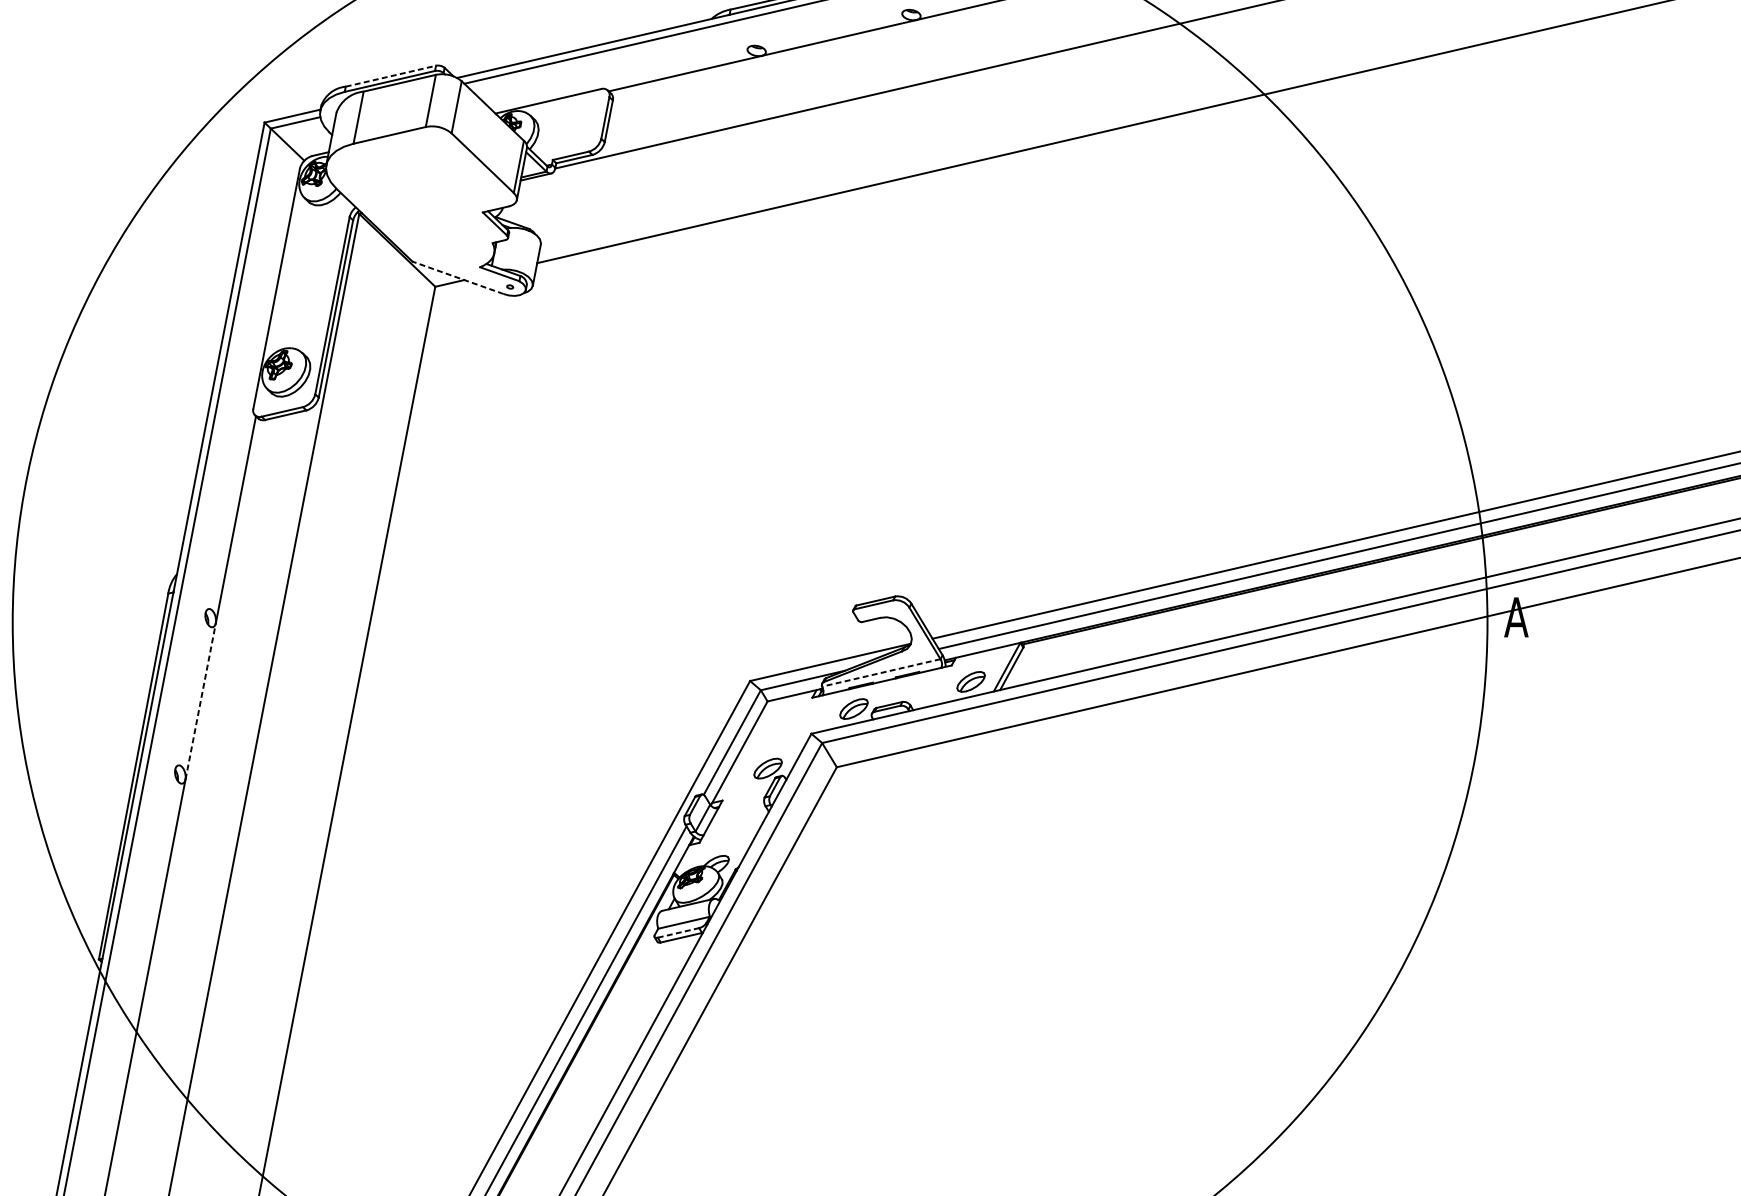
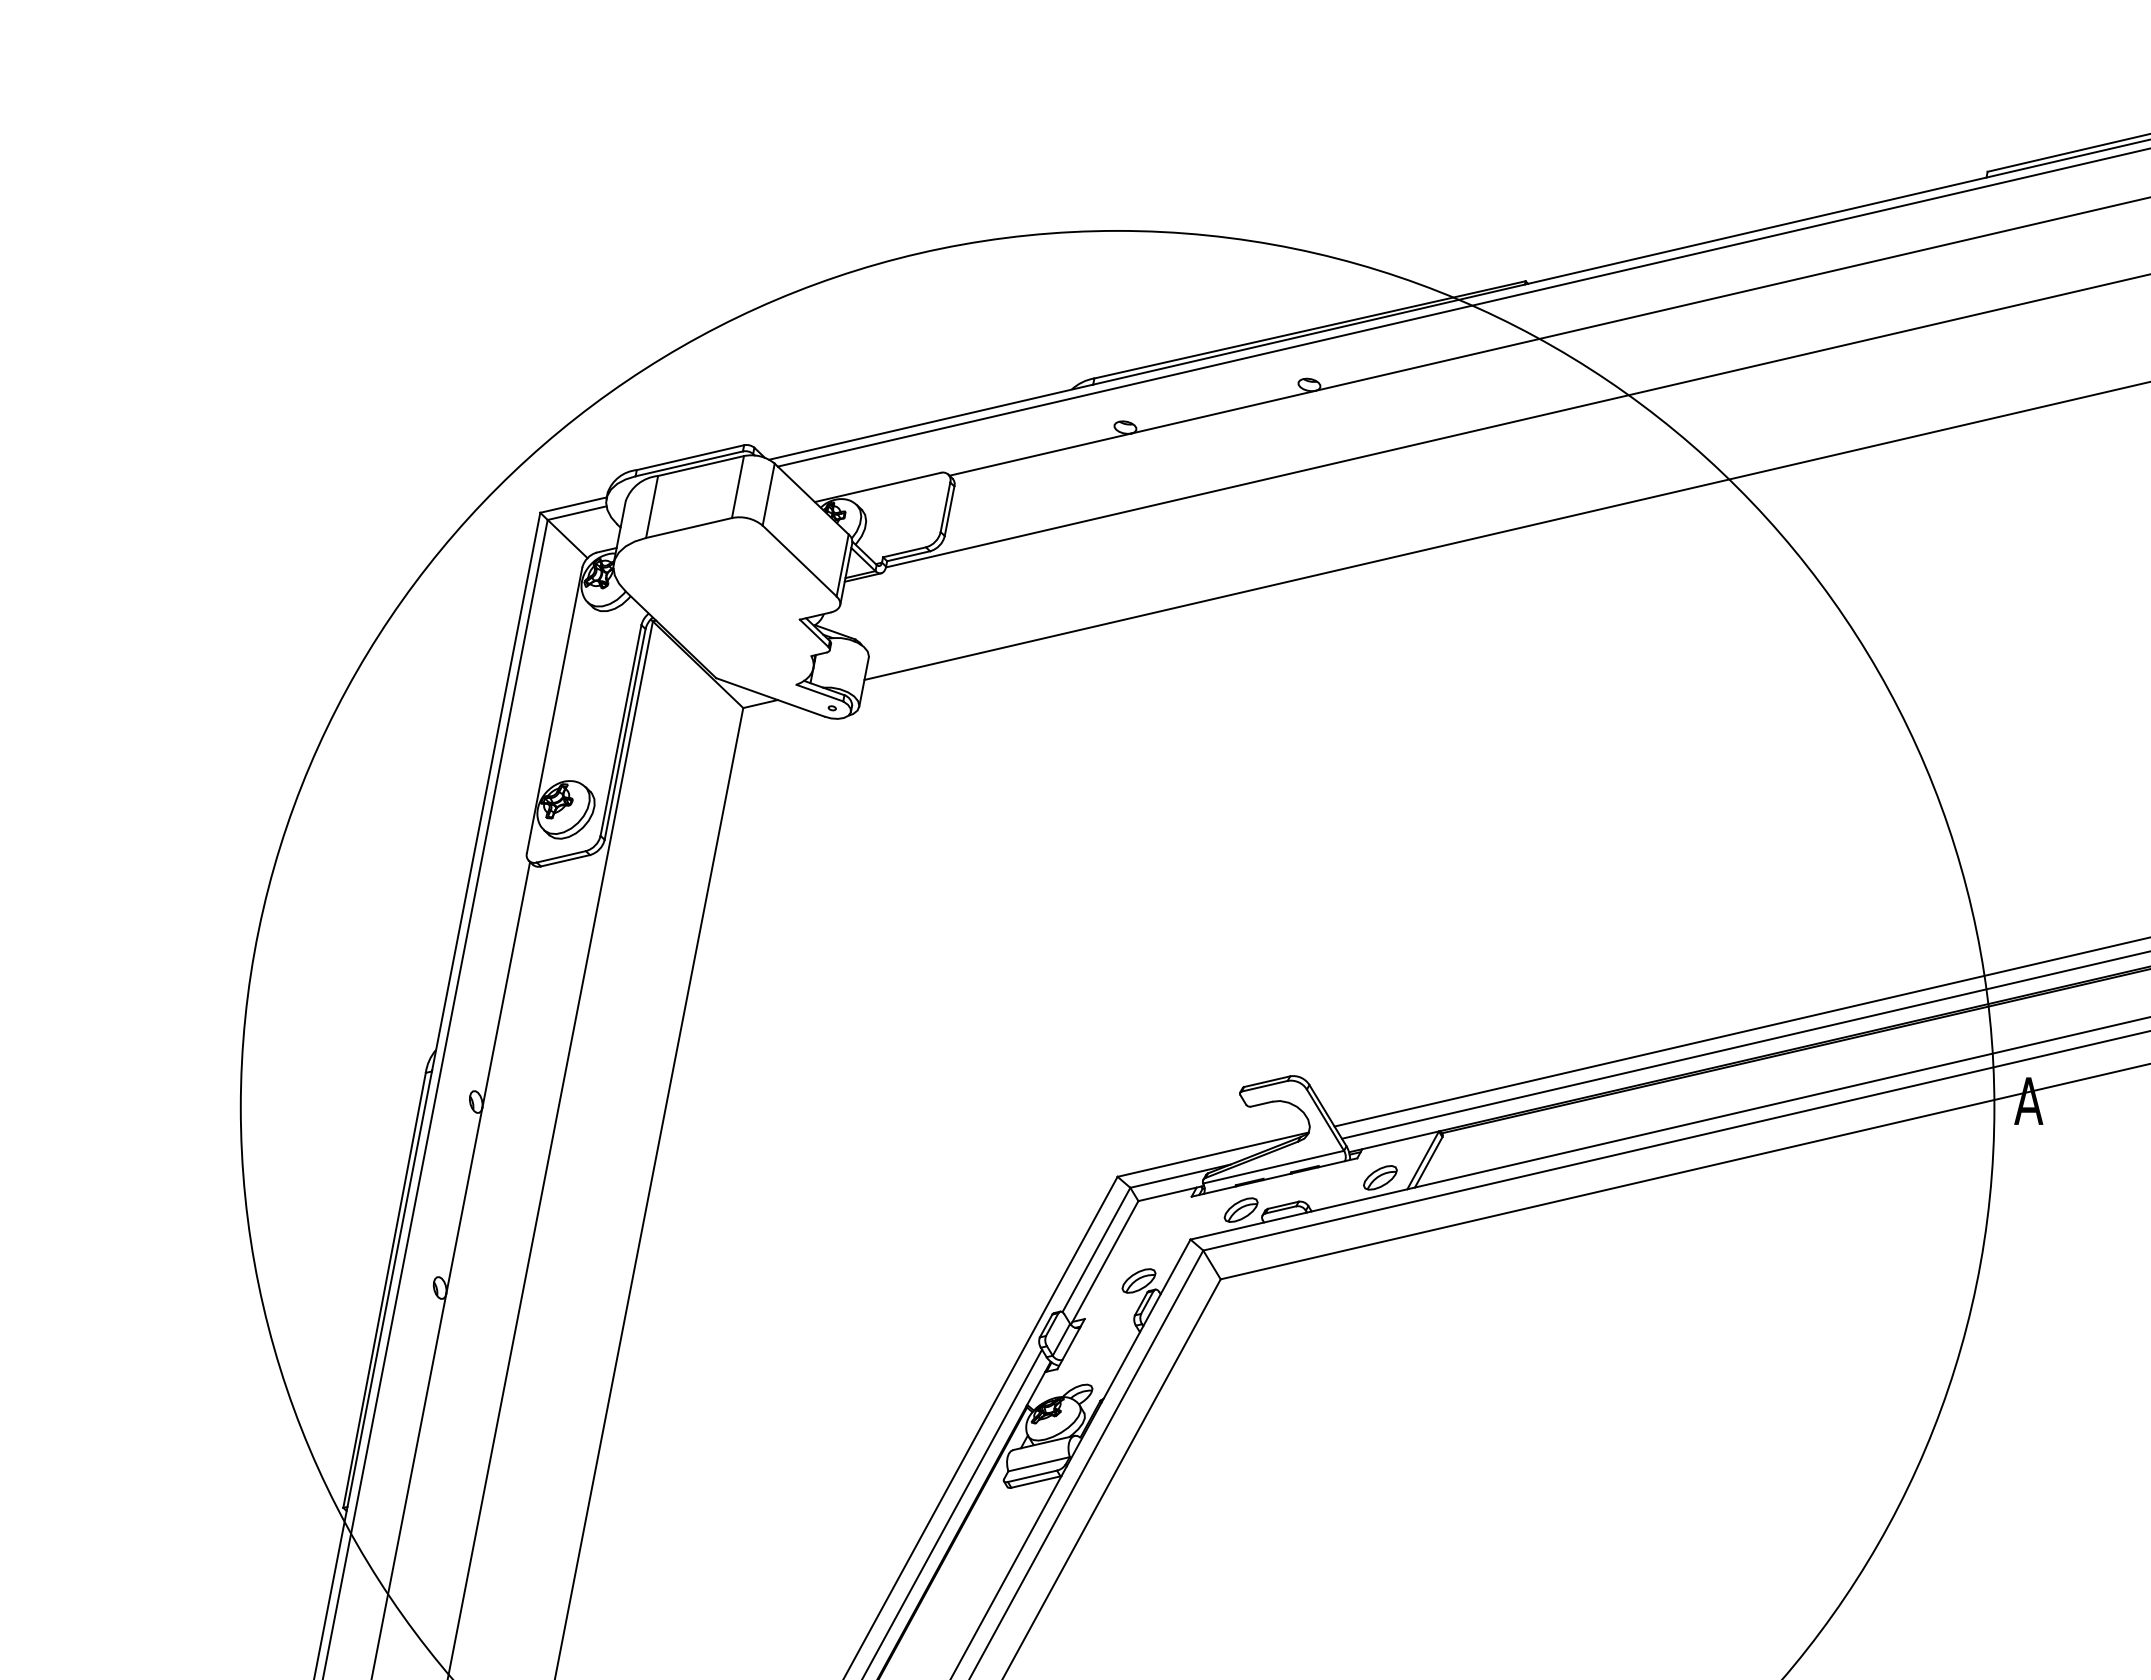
line: (390, 76) -> (690, 457), dashed -> solid
line: (457, 277) -> (769, 697), dashed -> solid
line: (881, 673) -> (1273, 1167), dashed -> solid
line: (200, 700) -> (464, 1200), dashed -> solid
line: (678, 933) -> (1032, 1476), dashed -> solid

